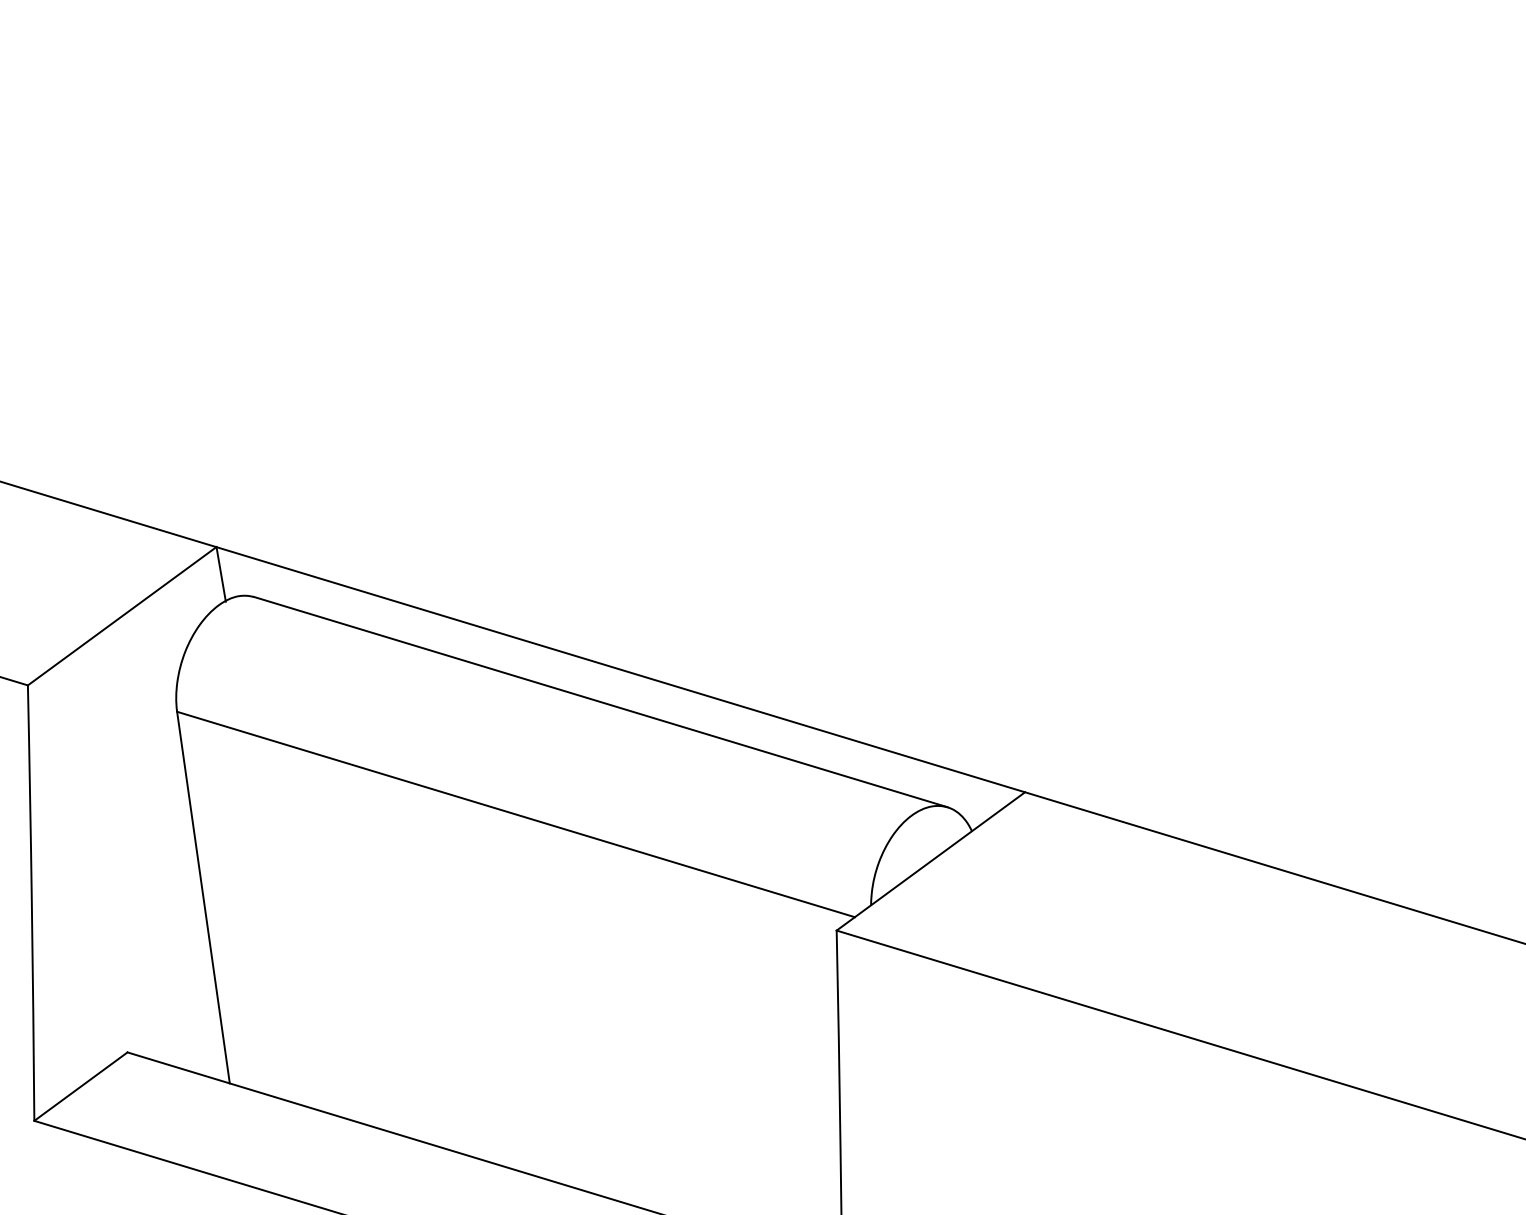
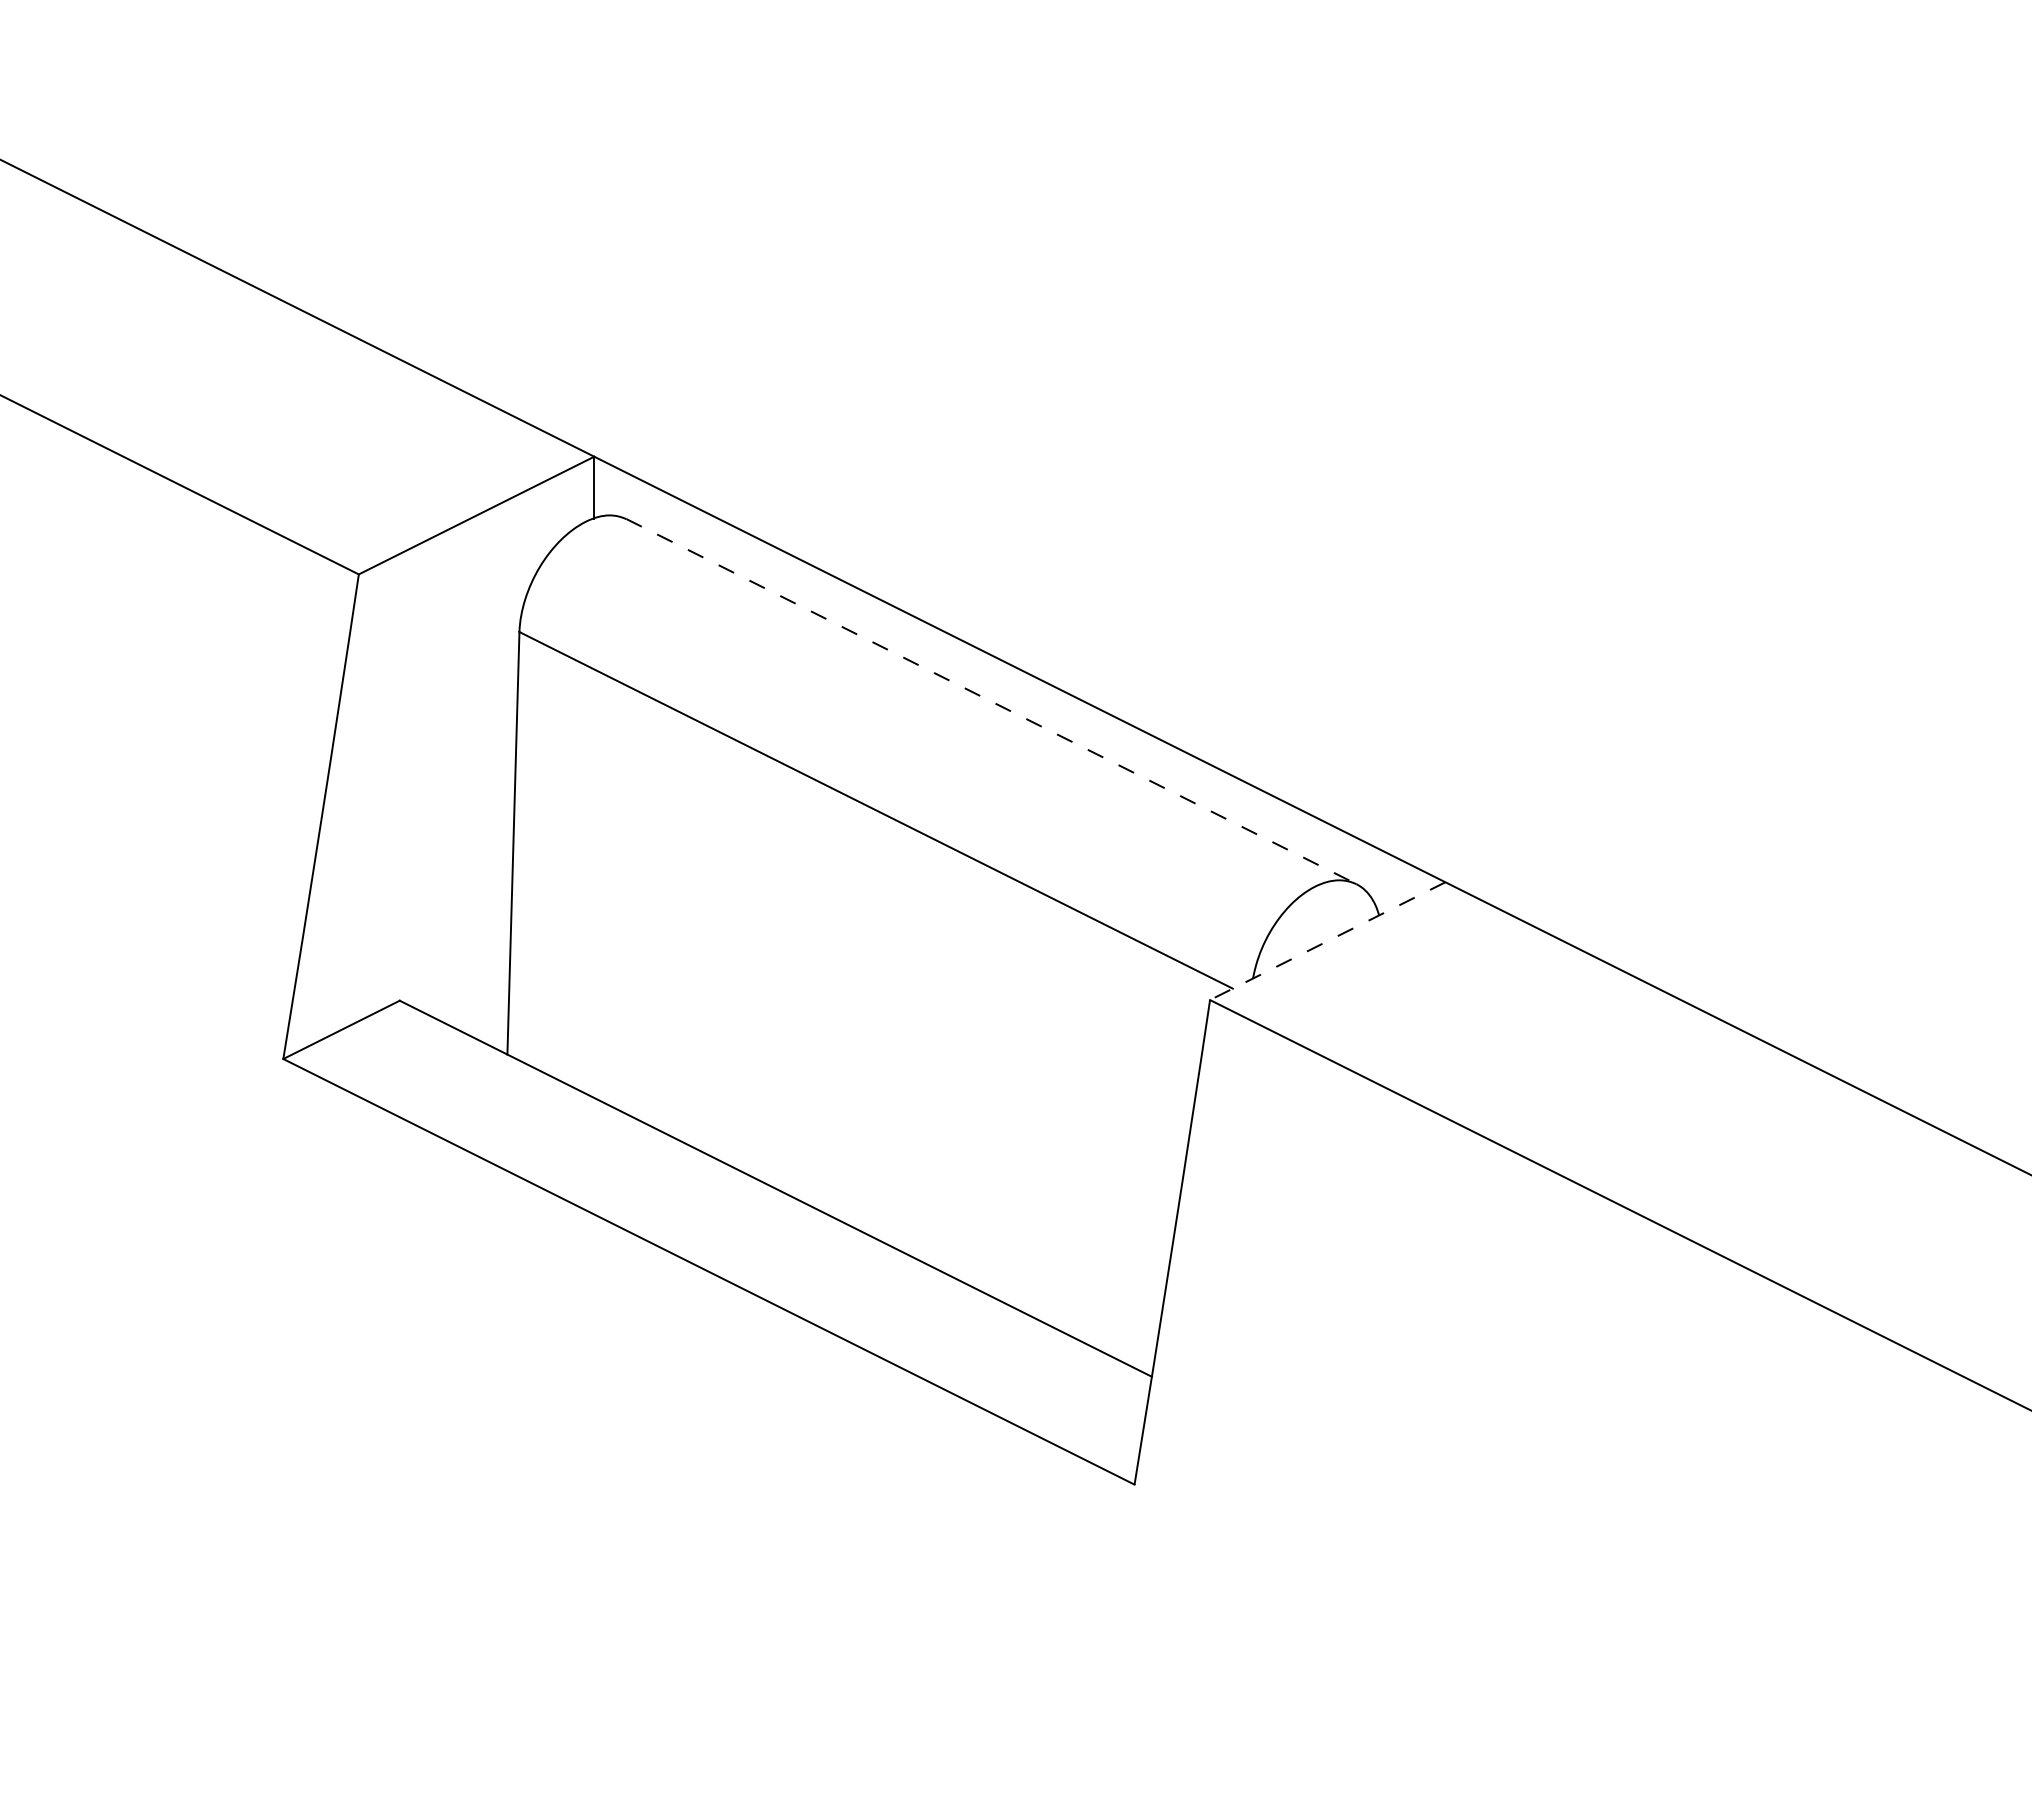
line: (600, 701) -> (991, 701), solid -> dashed
line: (930, 861) -> (1327, 941), solid -> dashed

